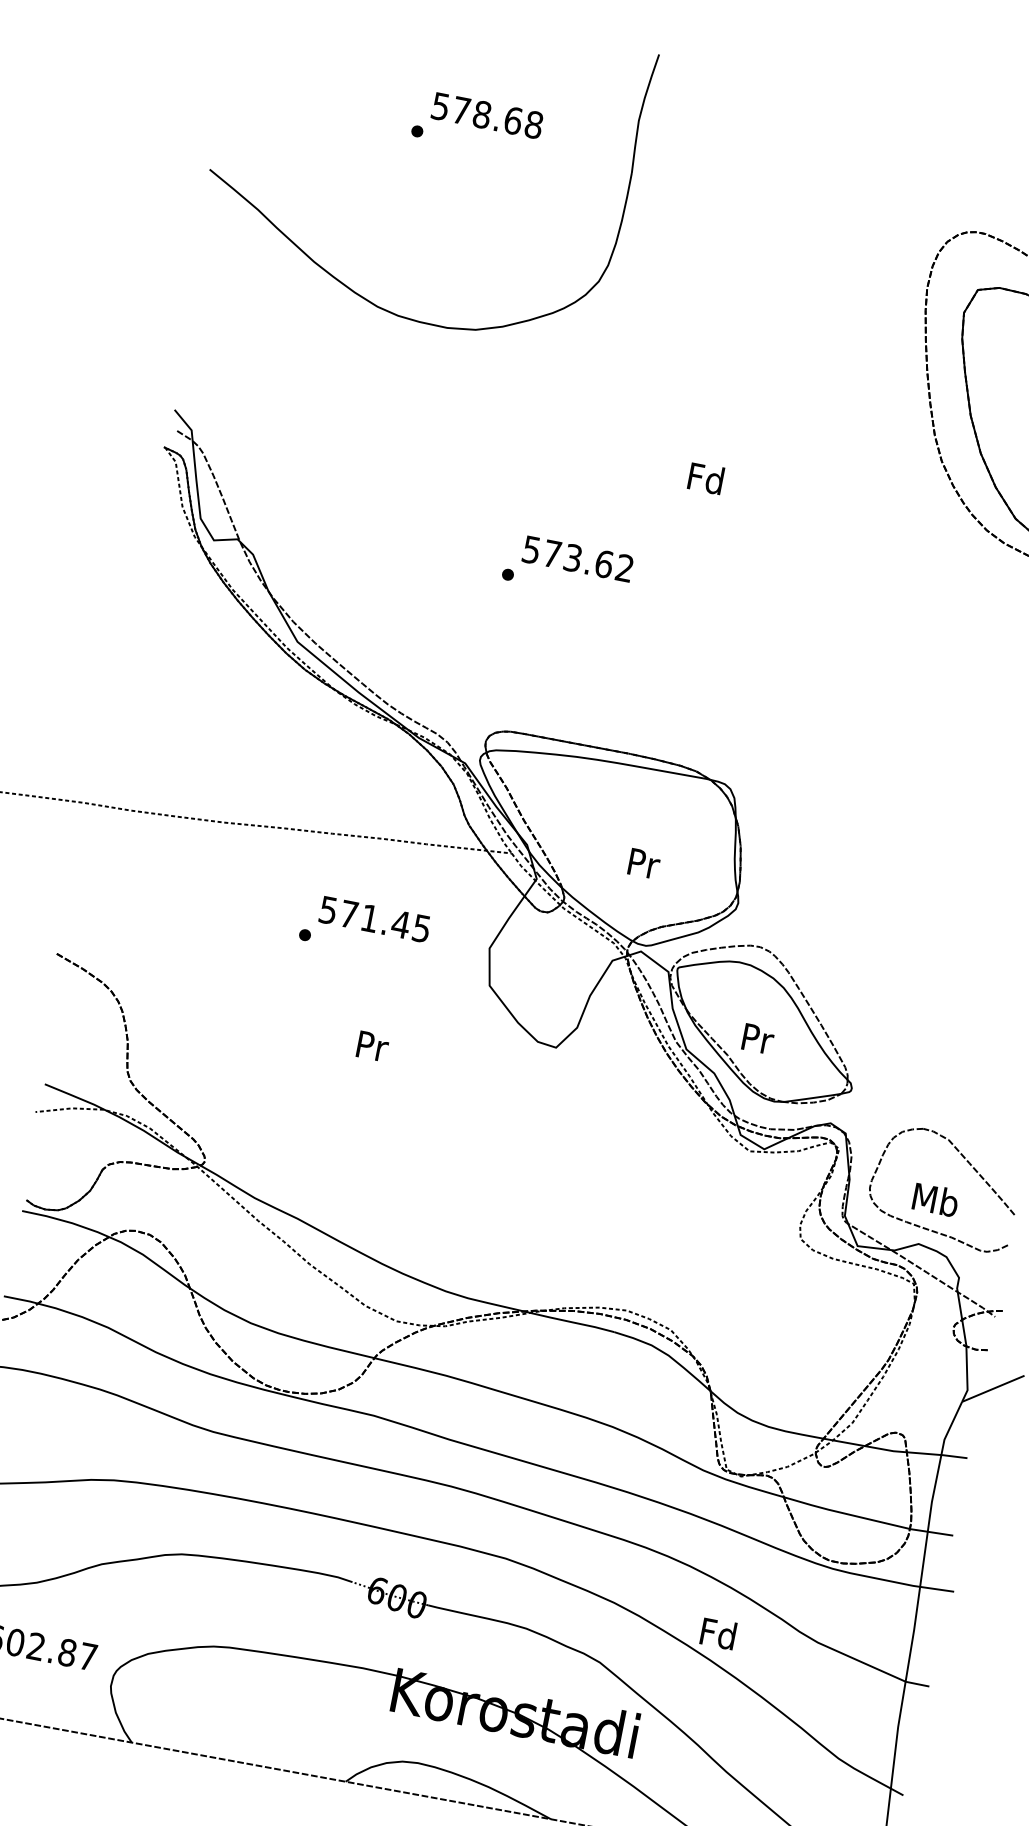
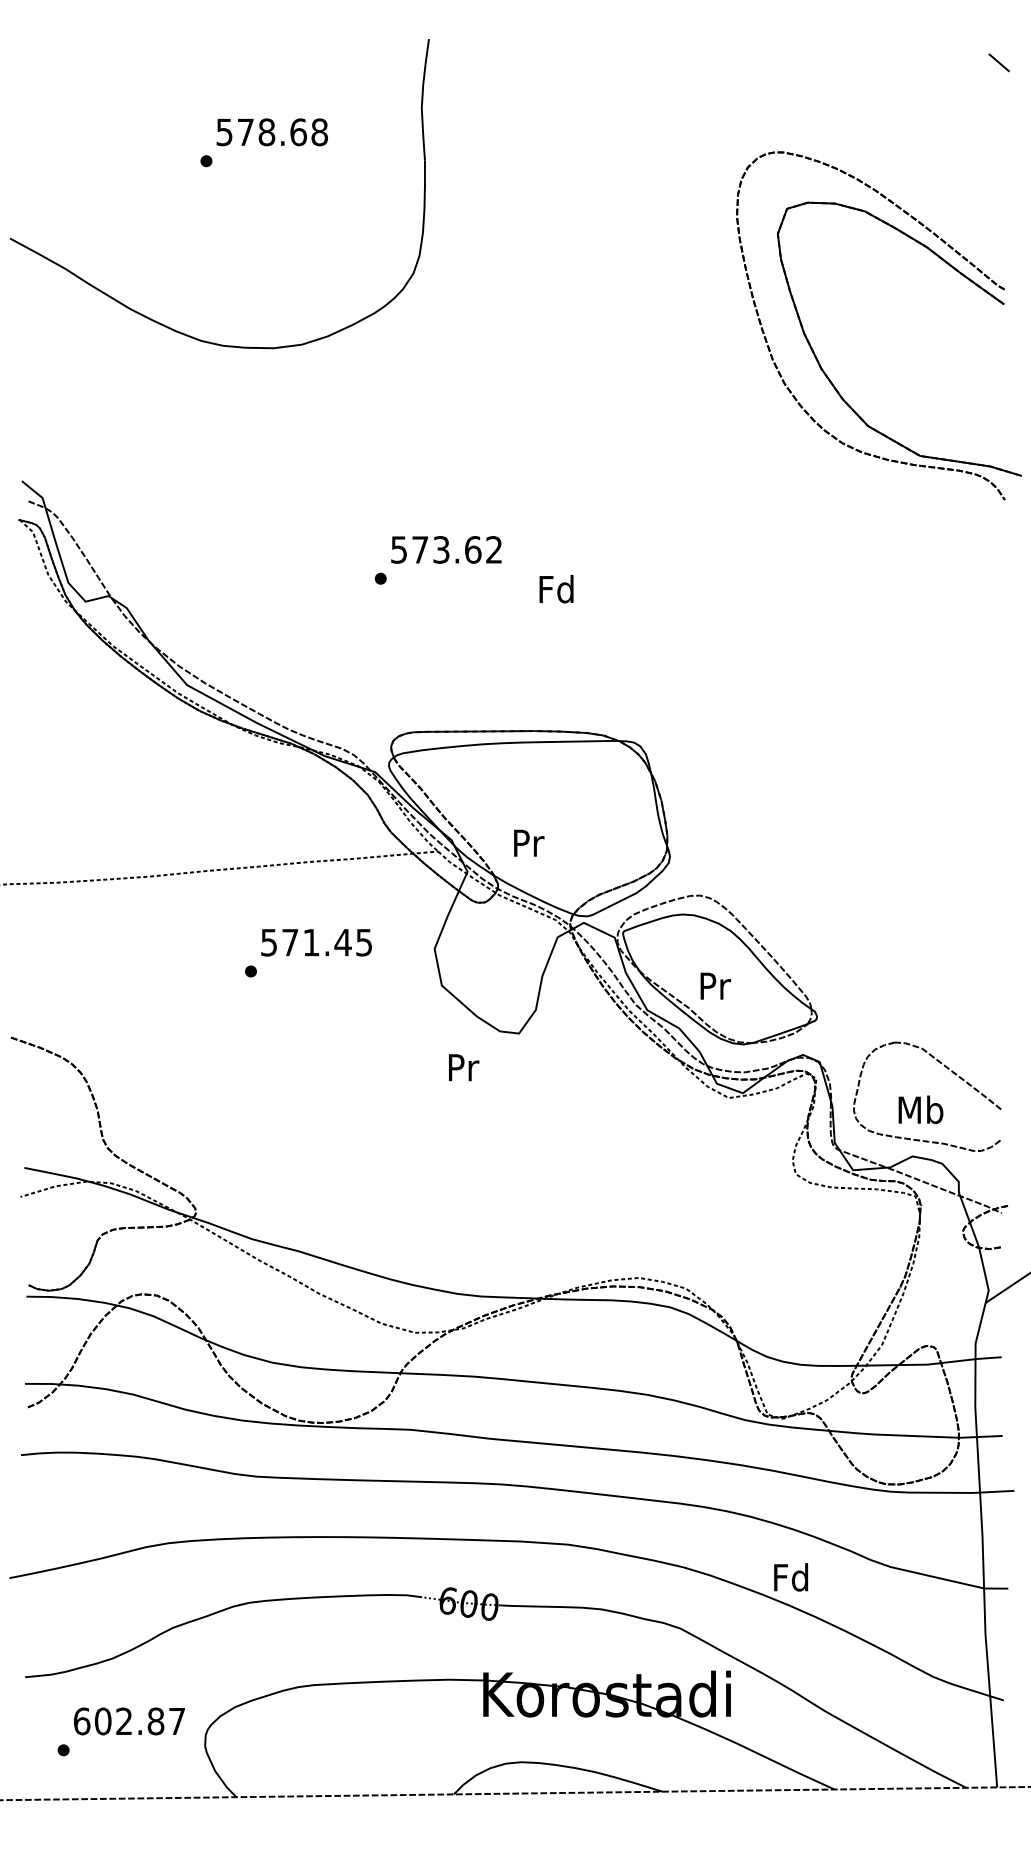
text: (705, 478) -> (556, 589), moved
text: (644, 863) -> (529, 842), moved
text: (373, 1046) -> (464, 1067), moved

